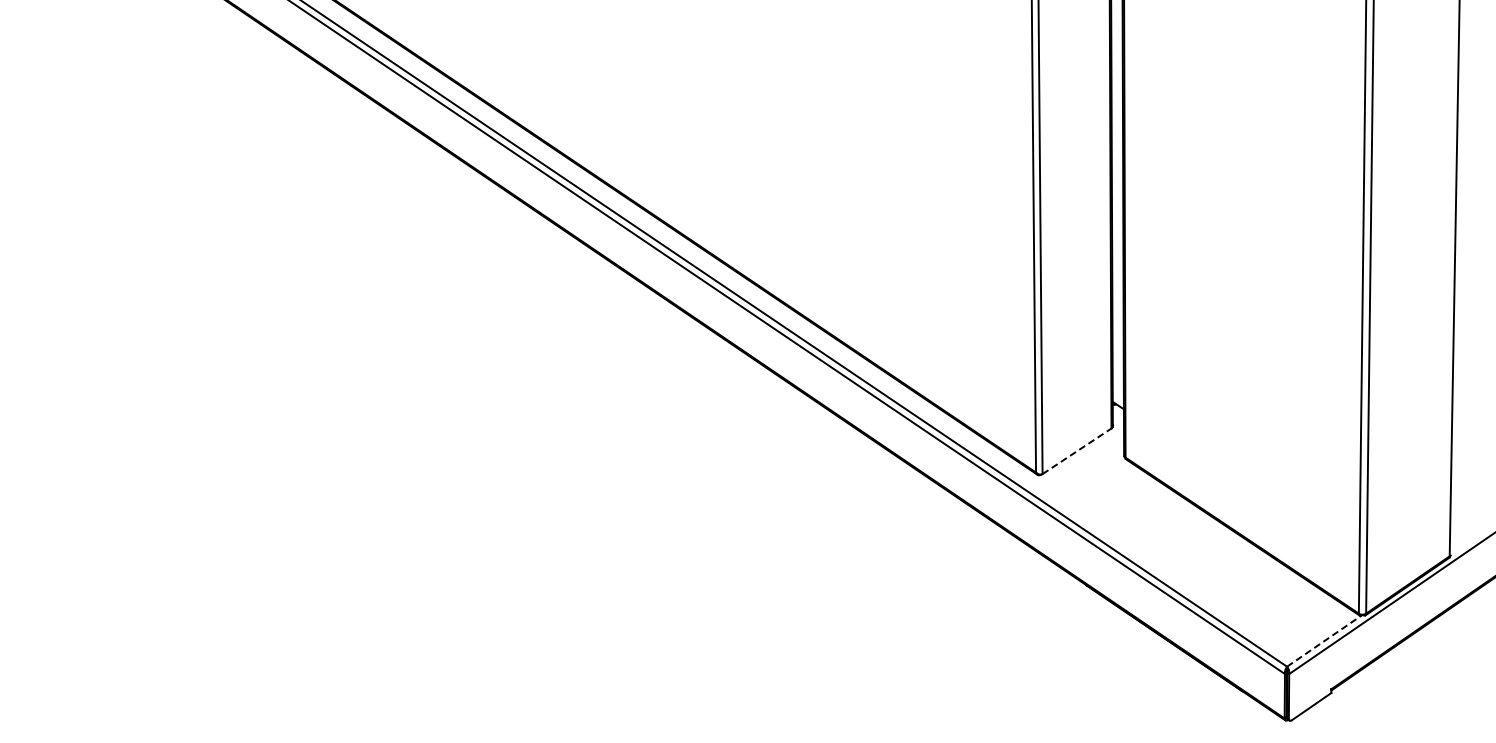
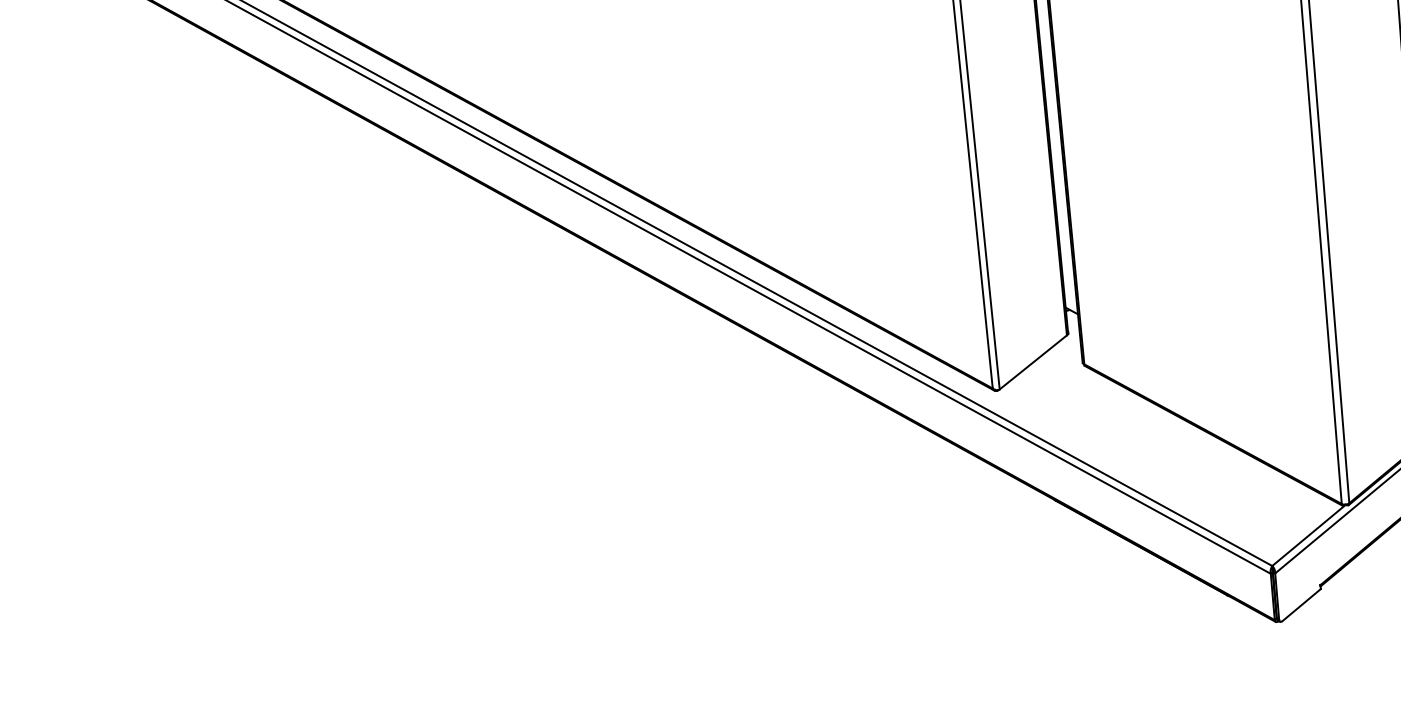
line: (1077, 451) -> (1033, 362), dashed -> solid
line: (1324, 640) -> (1308, 535), dashed -> solid

